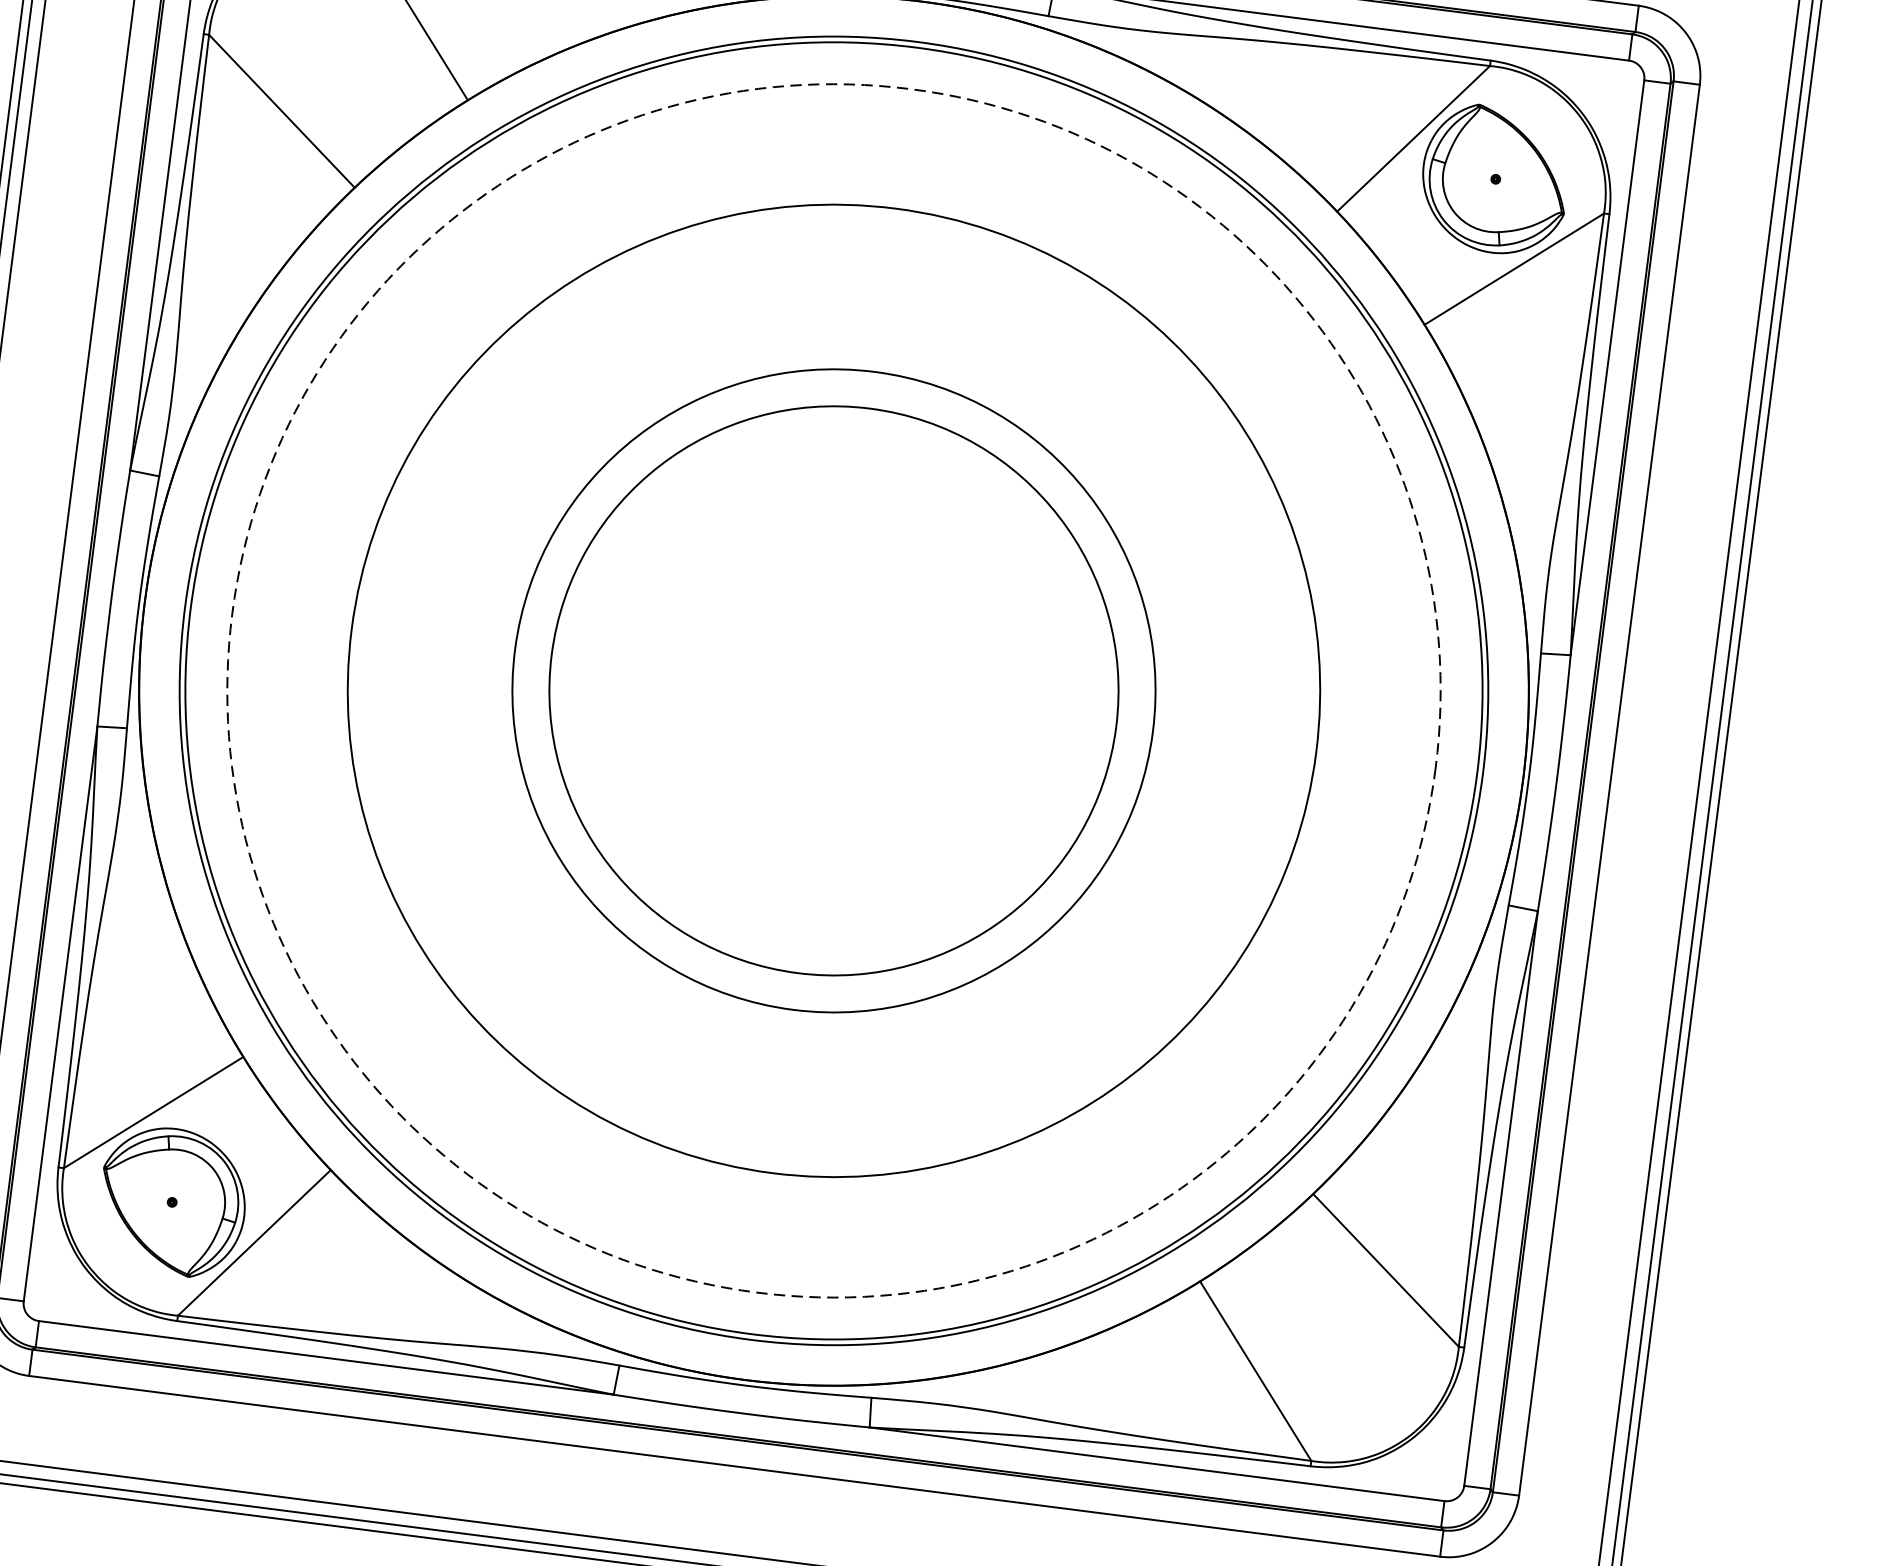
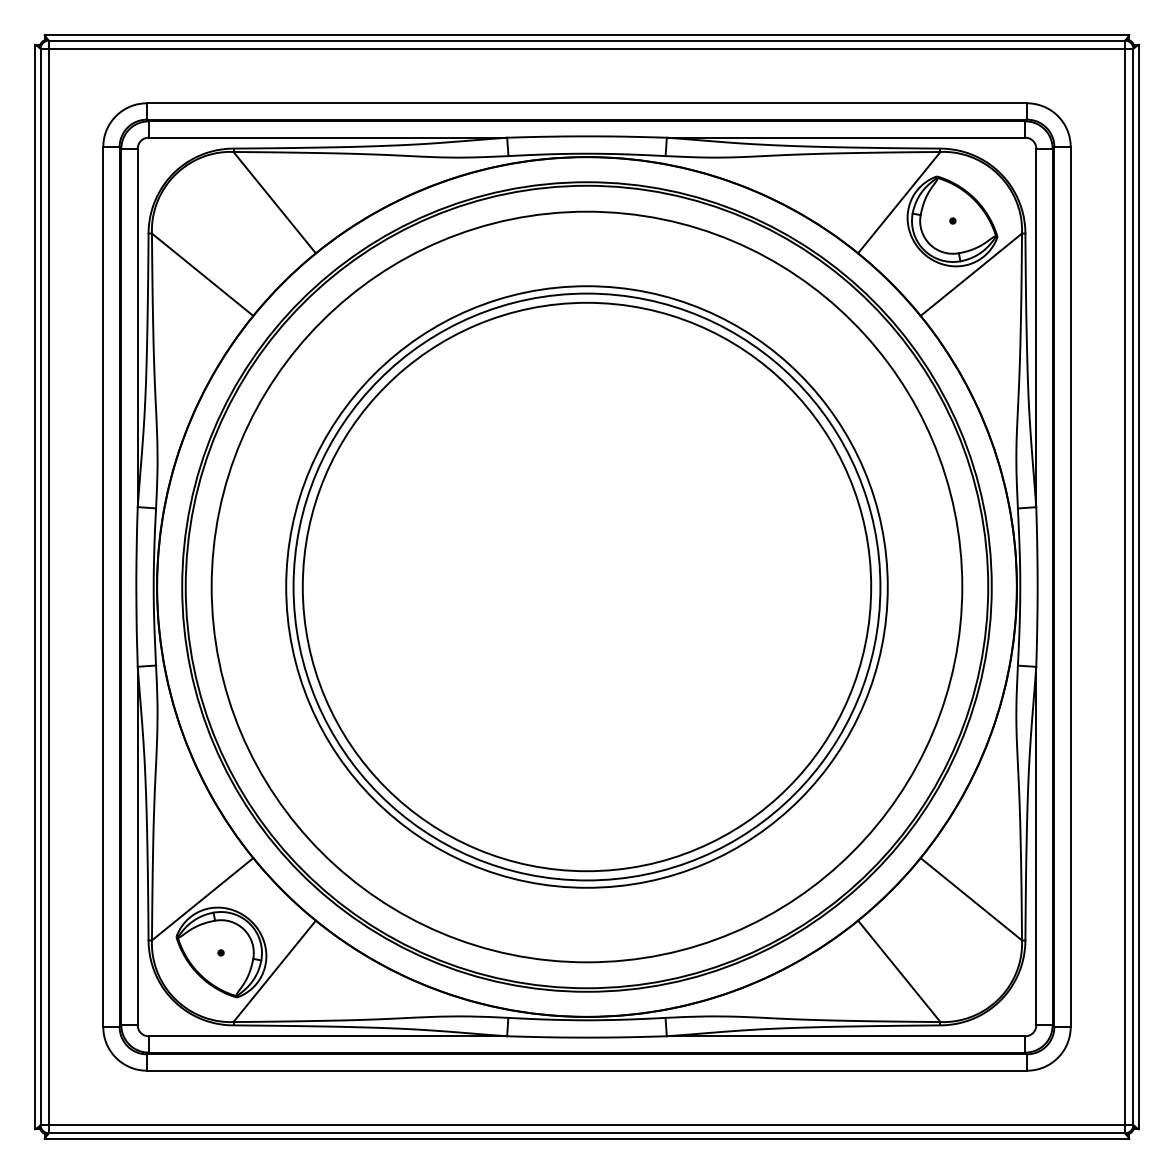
circle: (833, 689) -> (586, 586), dashed -> solid
circle: (833, 689) -> (586, 586), size x1.43
circle: (833, 689) -> (586, 586), size x1.67

